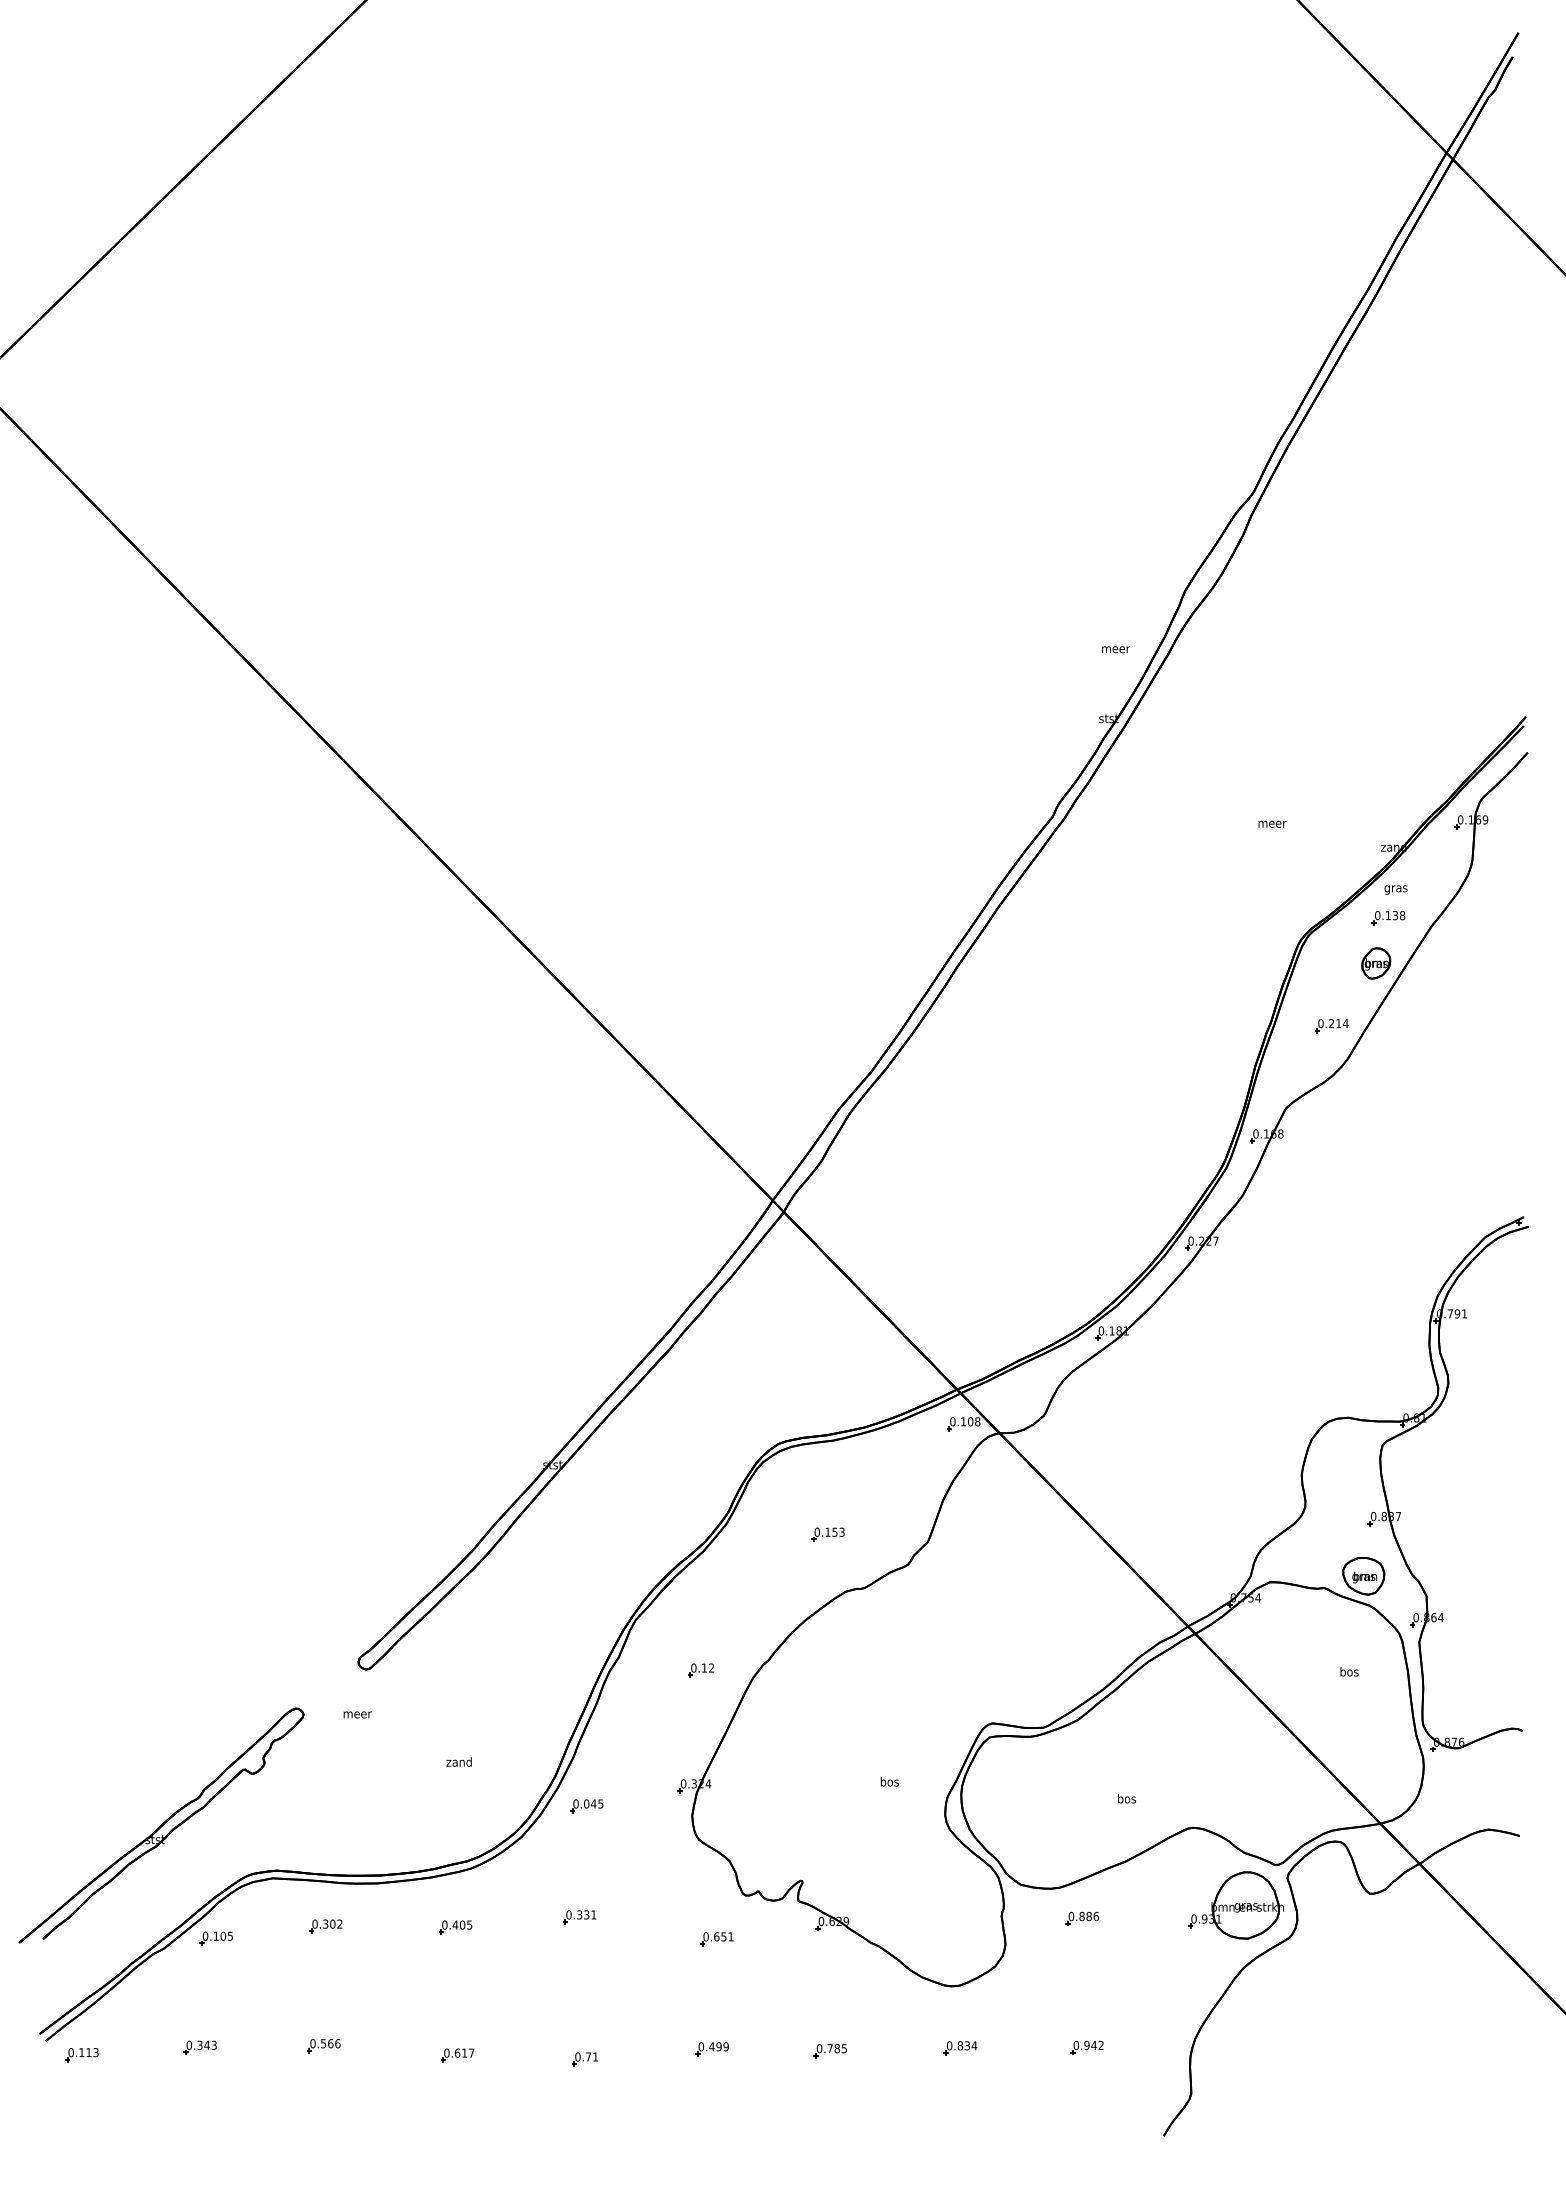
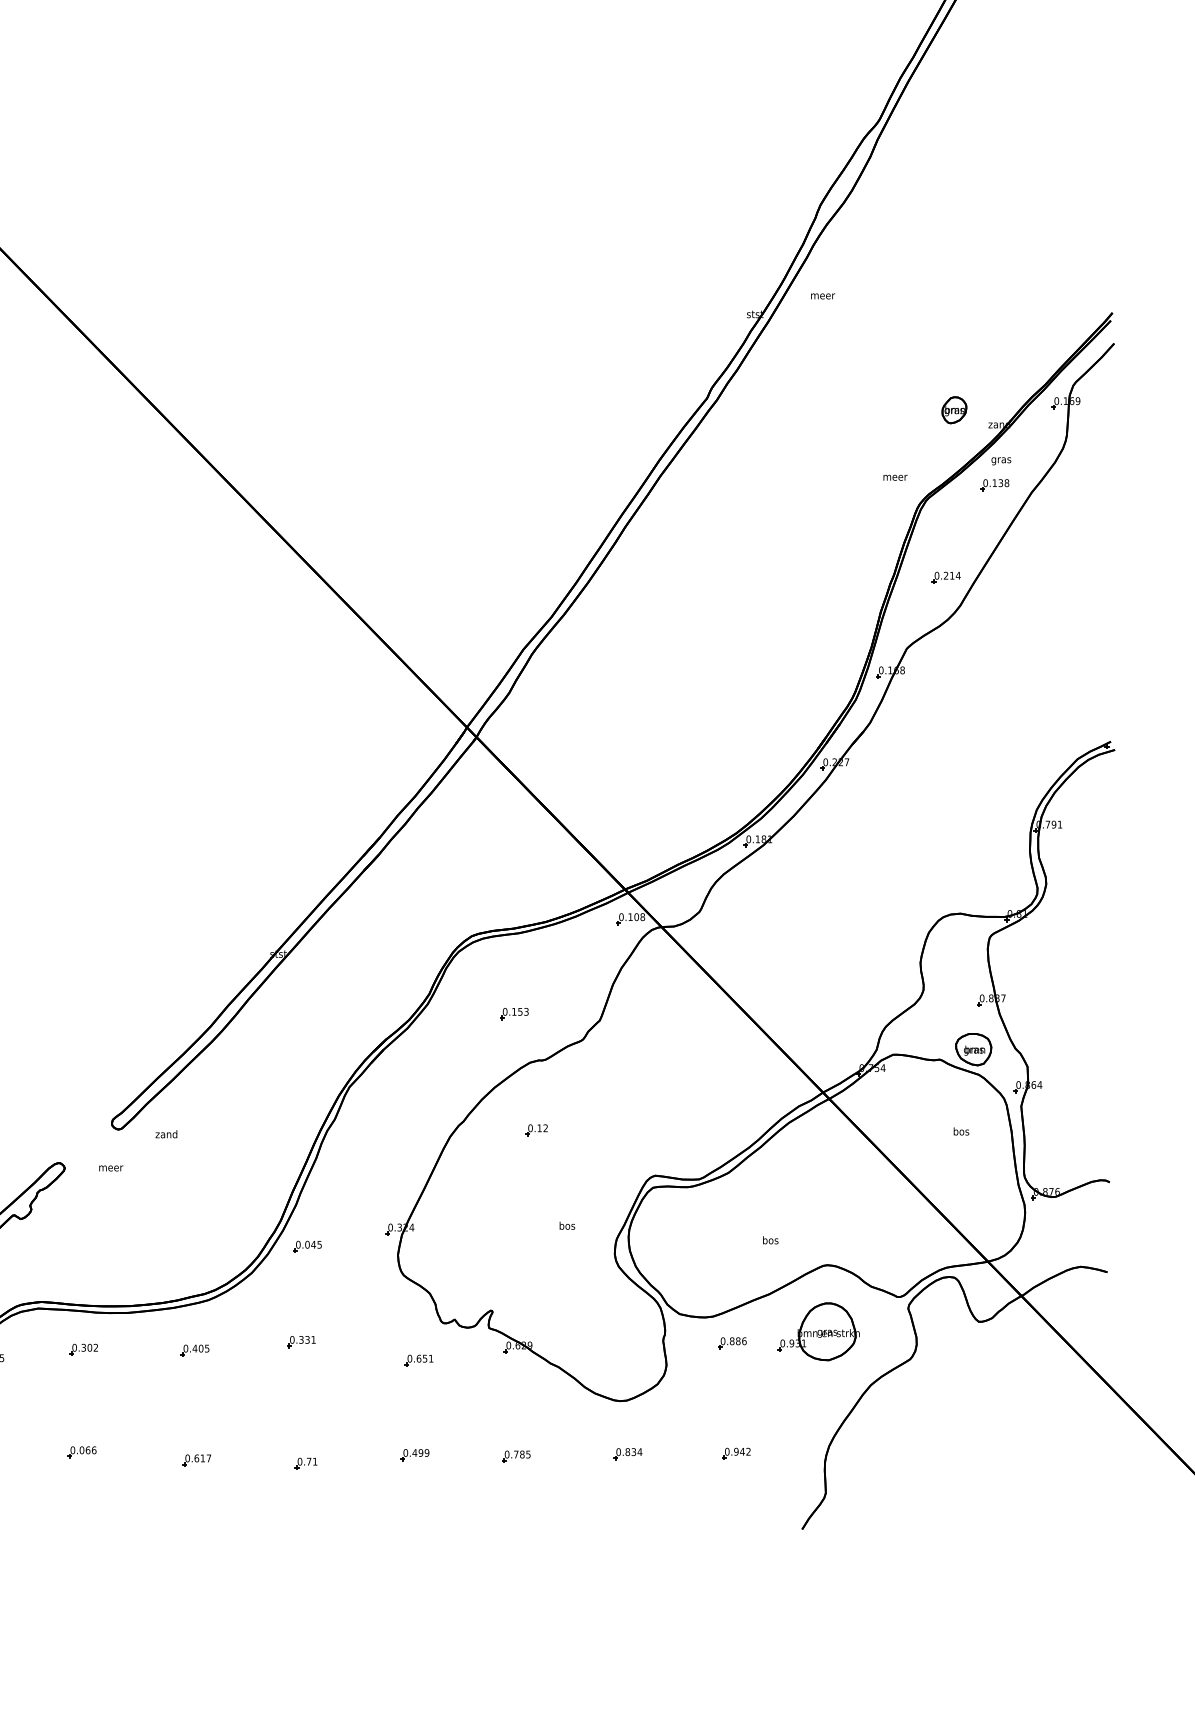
text: (1116, 649) -> (823, 296), moved
text: (1272, 823) -> (895, 477), moved
part: (1376, 963) -> (954, 410), moved
part: (700, 1670) -> (536, 1130), moved
text: (458, 1761) -> (165, 1133), moved
part: (1235, 1905) -> (818, 1331), moved
text: (323, 2043) -> (81, 1450), 0.566 -> 0.066

